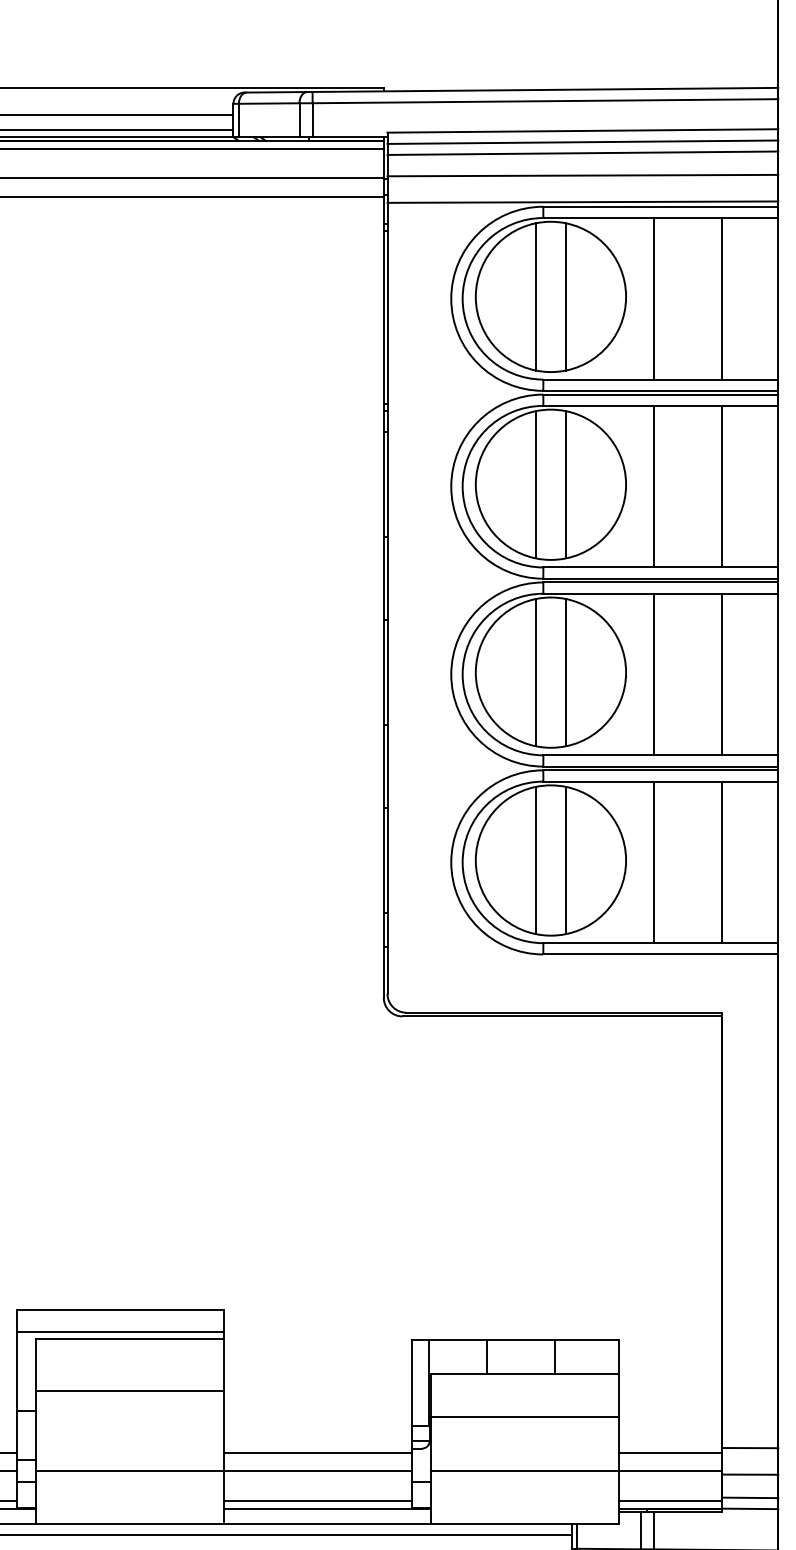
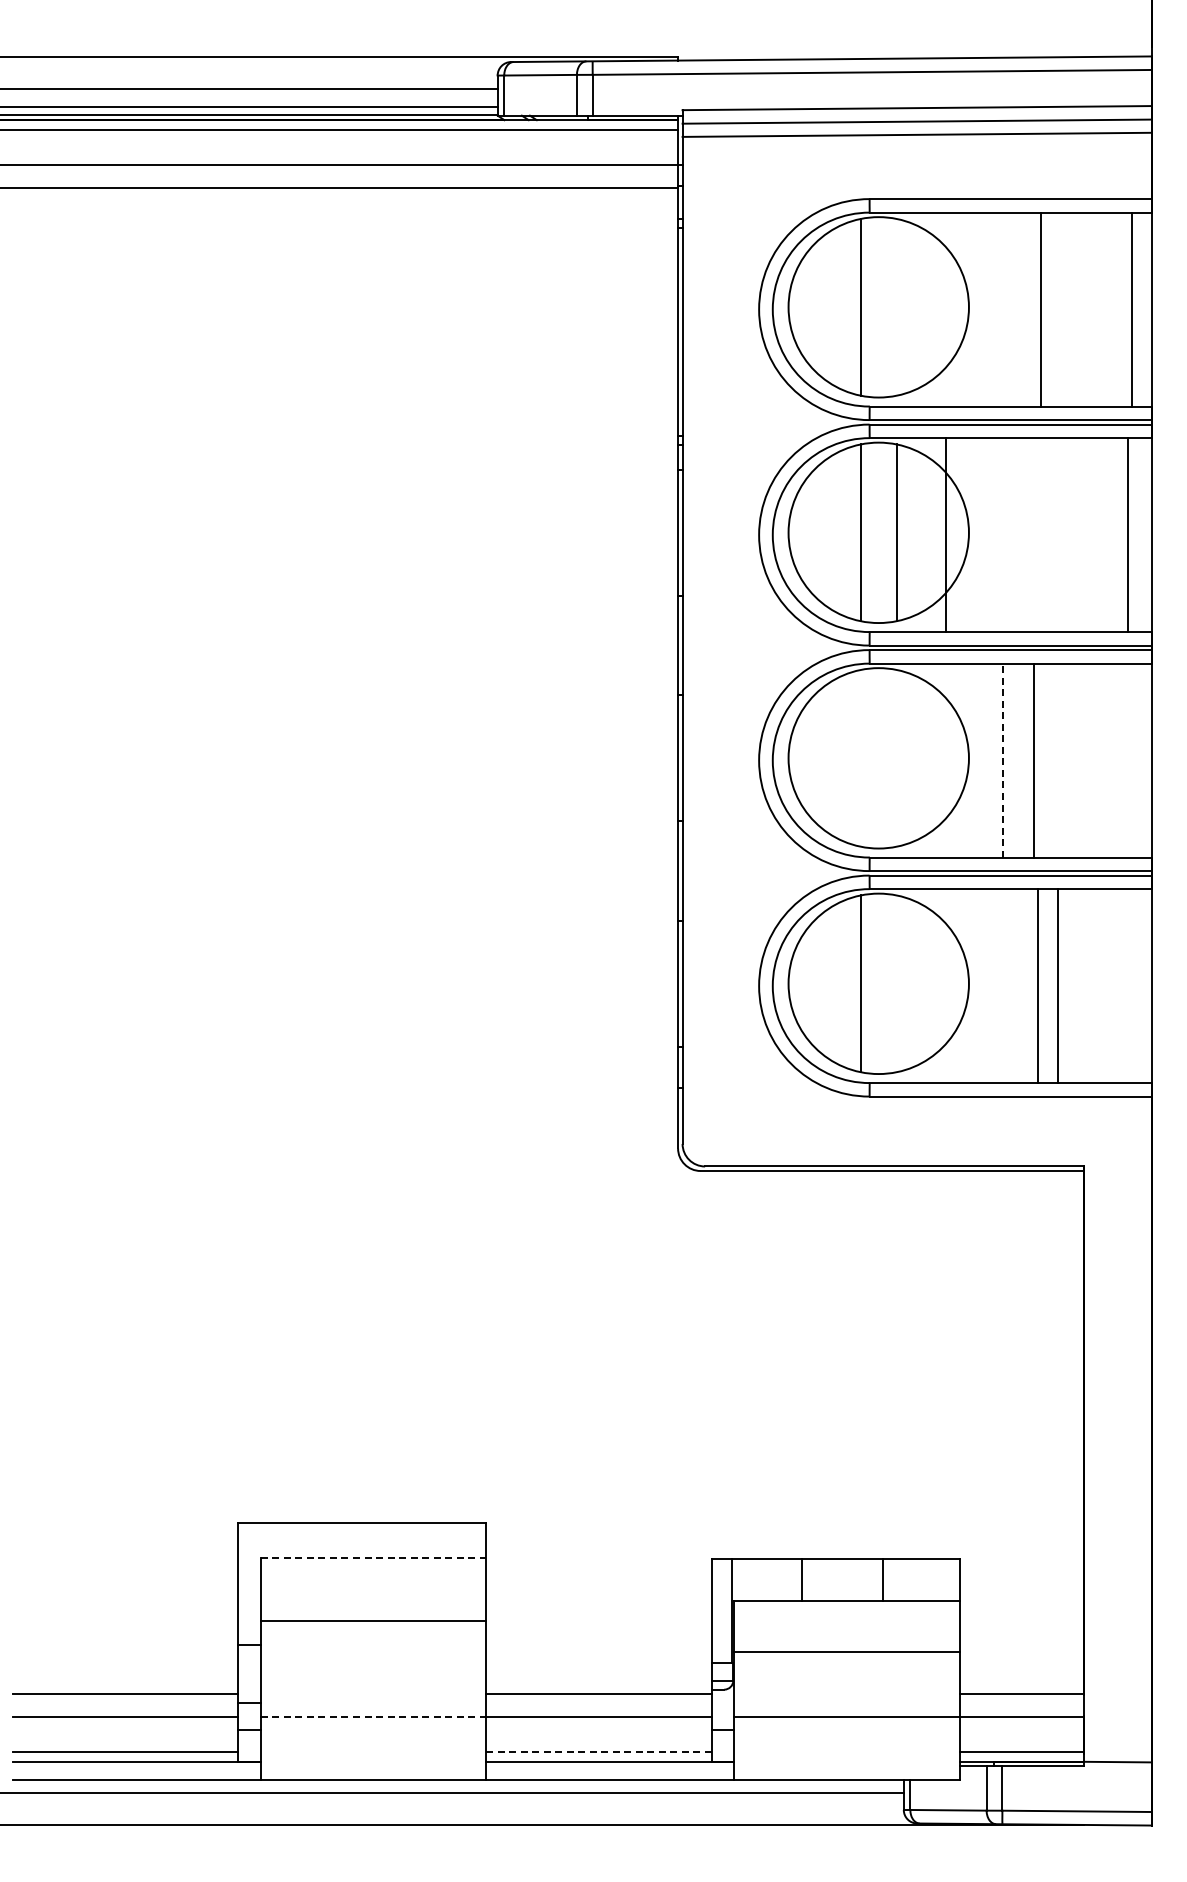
line: (582, 175) -> (916, 161), removed
line: (582, 202) -> (916, 193), removed
line: (565, 296) -> (896, 306), removed
line: (654, 298) -> (1040, 309), moved
line: (721, 298) -> (1131, 309), moved
line: (654, 487) -> (945, 535), moved
line: (721, 487) -> (1127, 535), moved
line: (535, 671) -> (860, 757), removed
line: (565, 671) -> (896, 757), removed
line: (654, 674) -> (1002, 760), solid -> dashed
line: (721, 674) -> (1033, 760), moved
line: (565, 860) -> (896, 983), removed
line: (654, 862) -> (1057, 986), moved
line: (721, 862) -> (1037, 986), moved
line: (120, 1331) -> (362, 1549), removed
line: (130, 1338) -> (373, 1557), solid -> dashed
line: (749, 1448) -> (1117, 1689), removed
line: (130, 1470) -> (373, 1716), solid -> dashed
line: (749, 1474) -> (1117, 1720), removed
line: (749, 1497) -> (1117, 1748), removed
line: (318, 1500) -> (599, 1752), solid -> dashed

